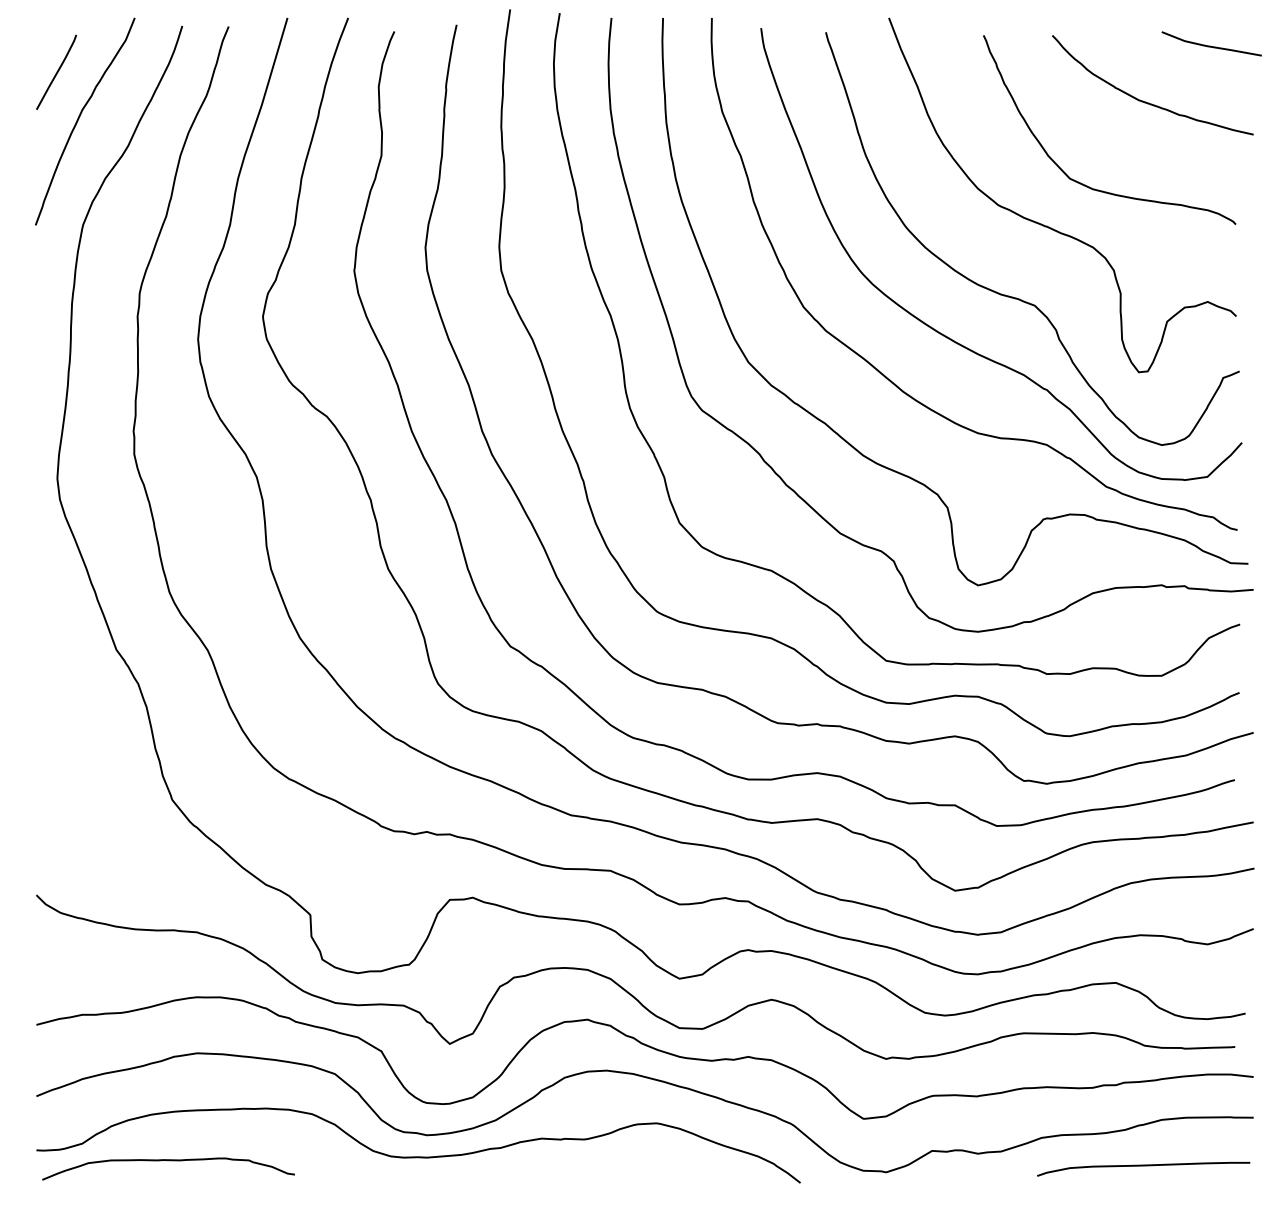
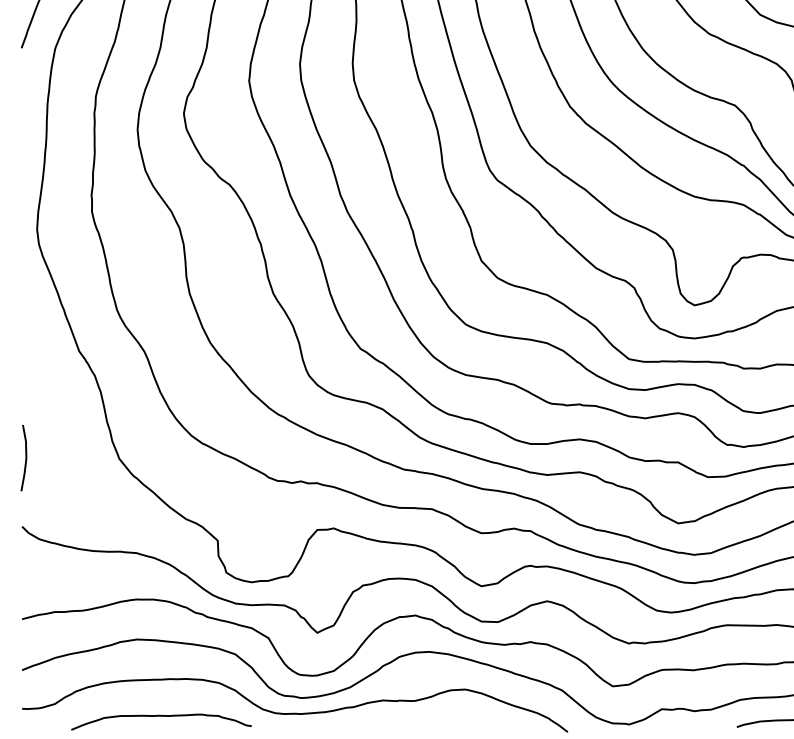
curve: (41, 798) -> (25, 457), added
curve: (168, 1161) -> (161, 716), moved

